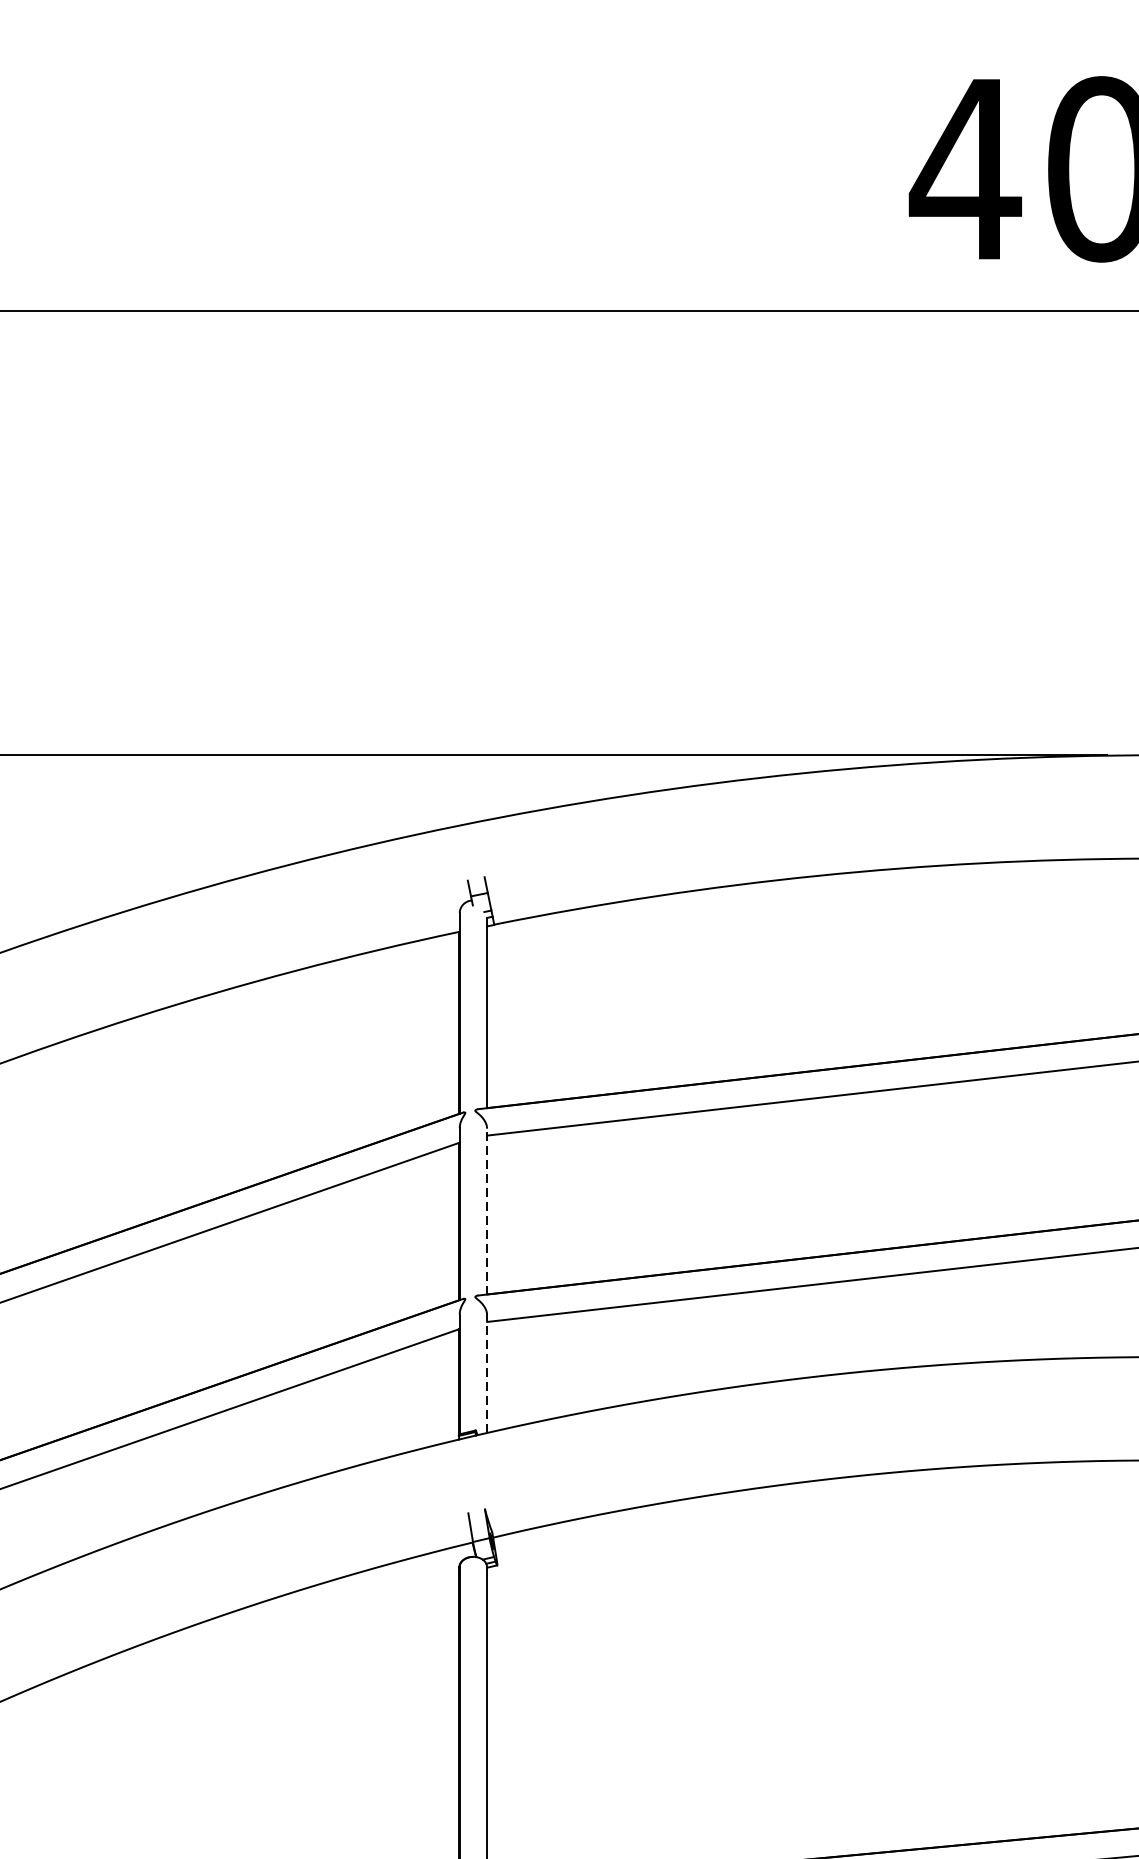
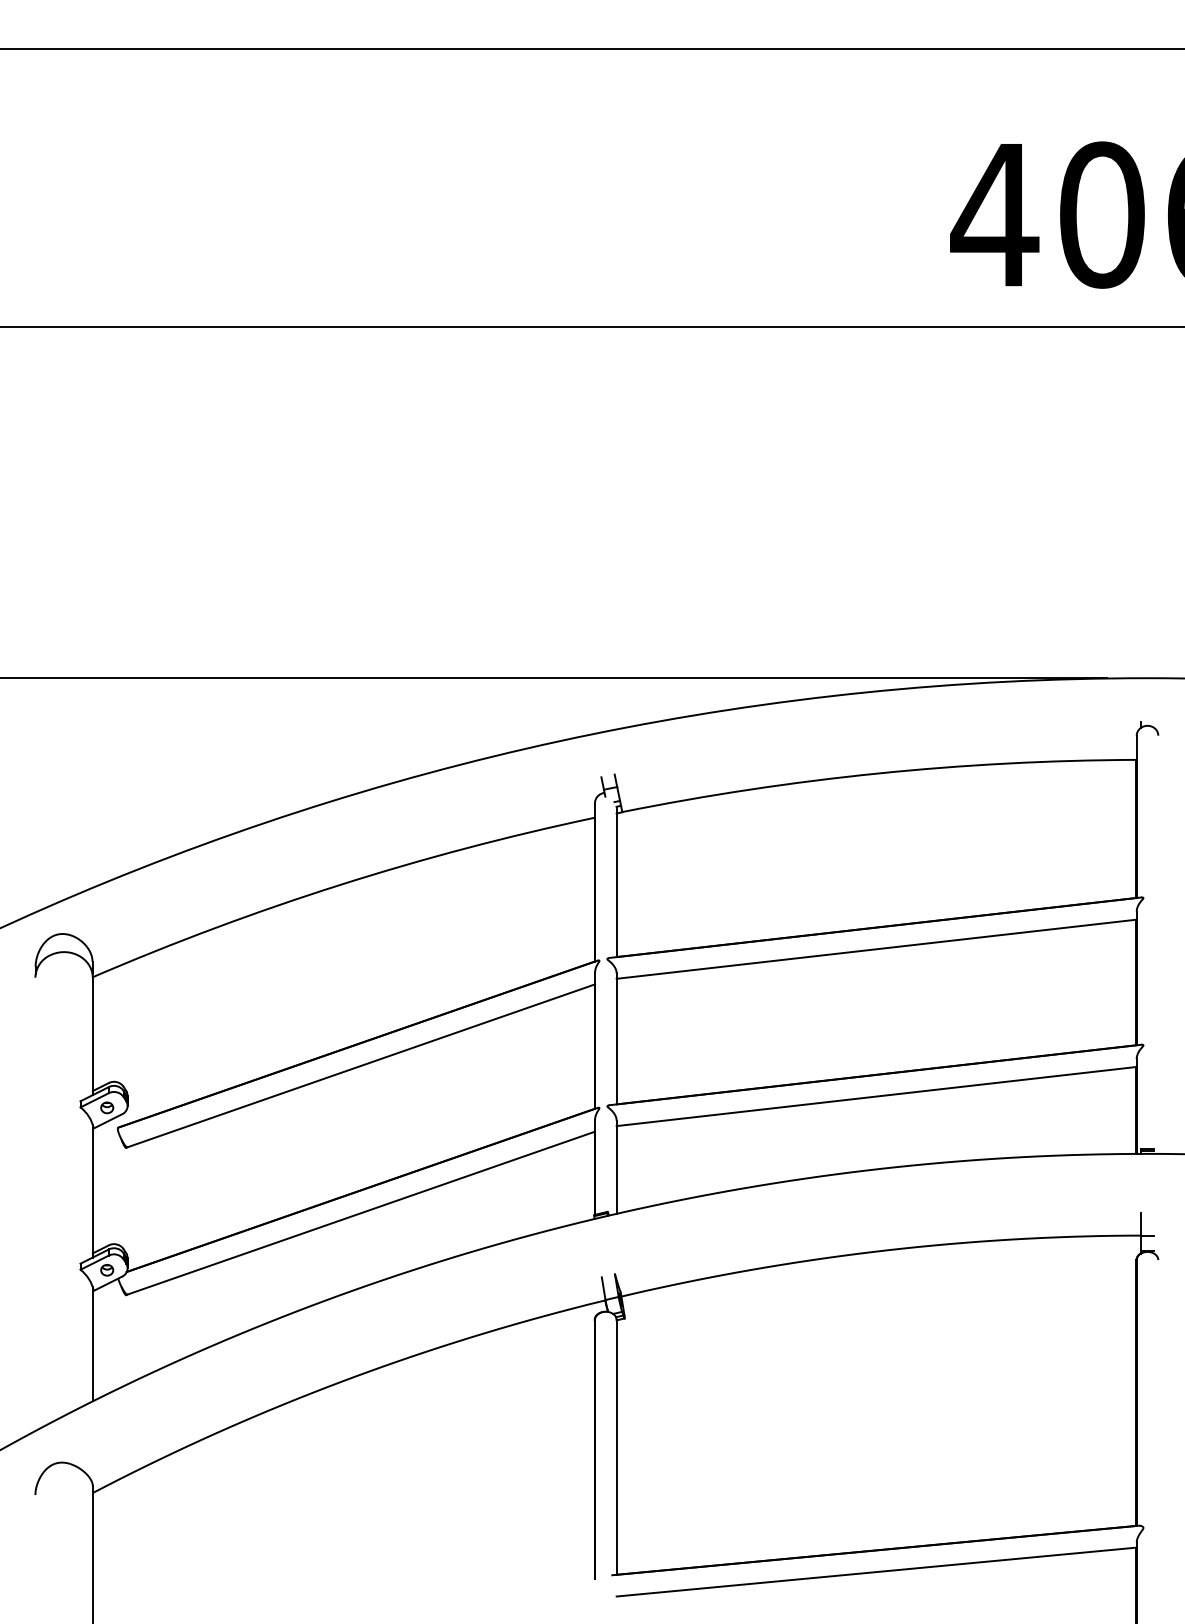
line: (486, 1211) -> (616, 1038), dashed -> solid
line: (486, 1374) -> (616, 1167), dashed -> solid

